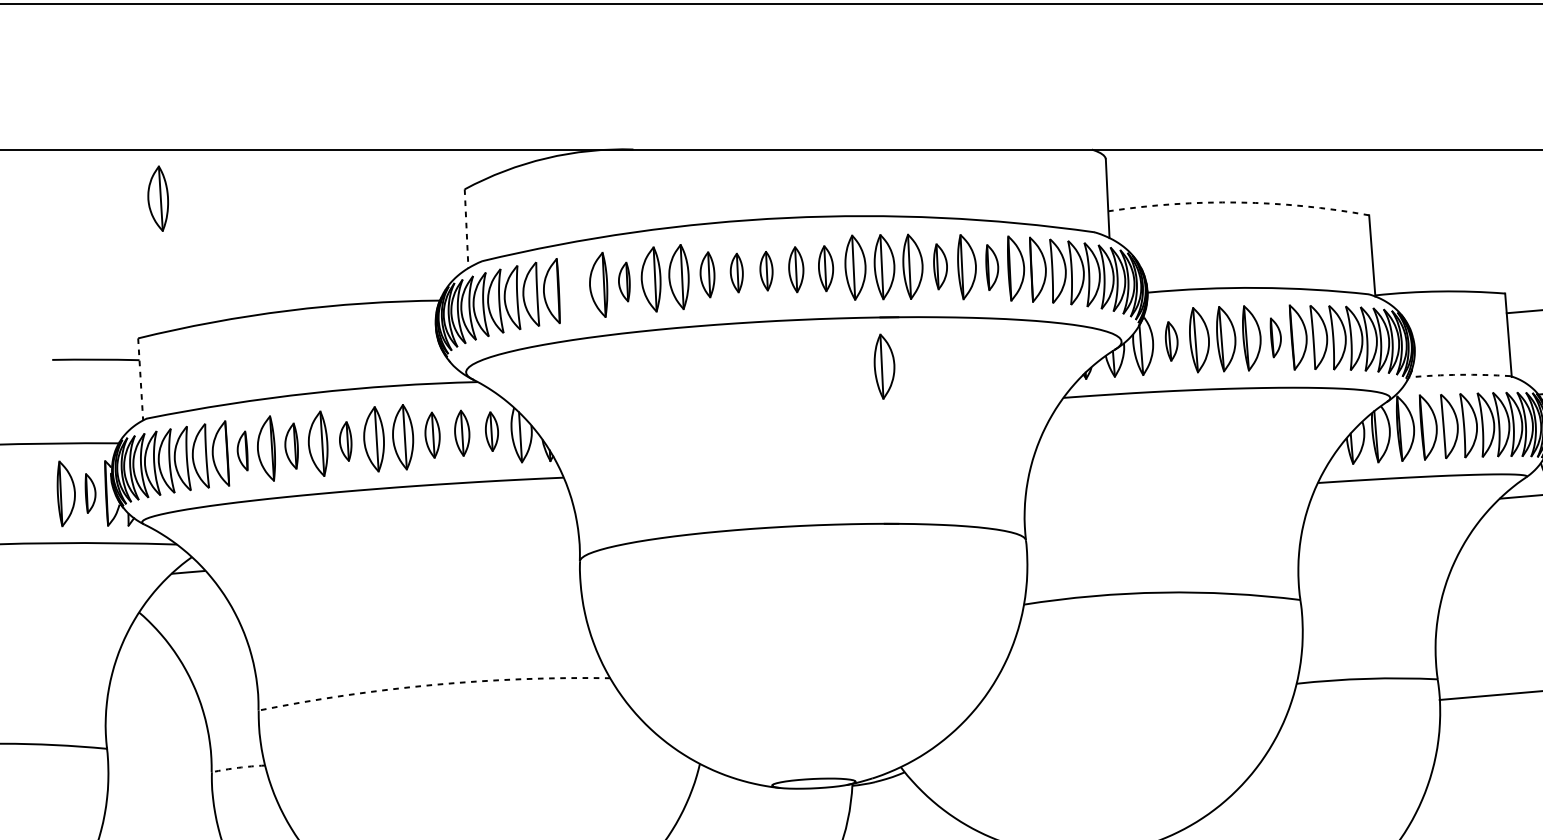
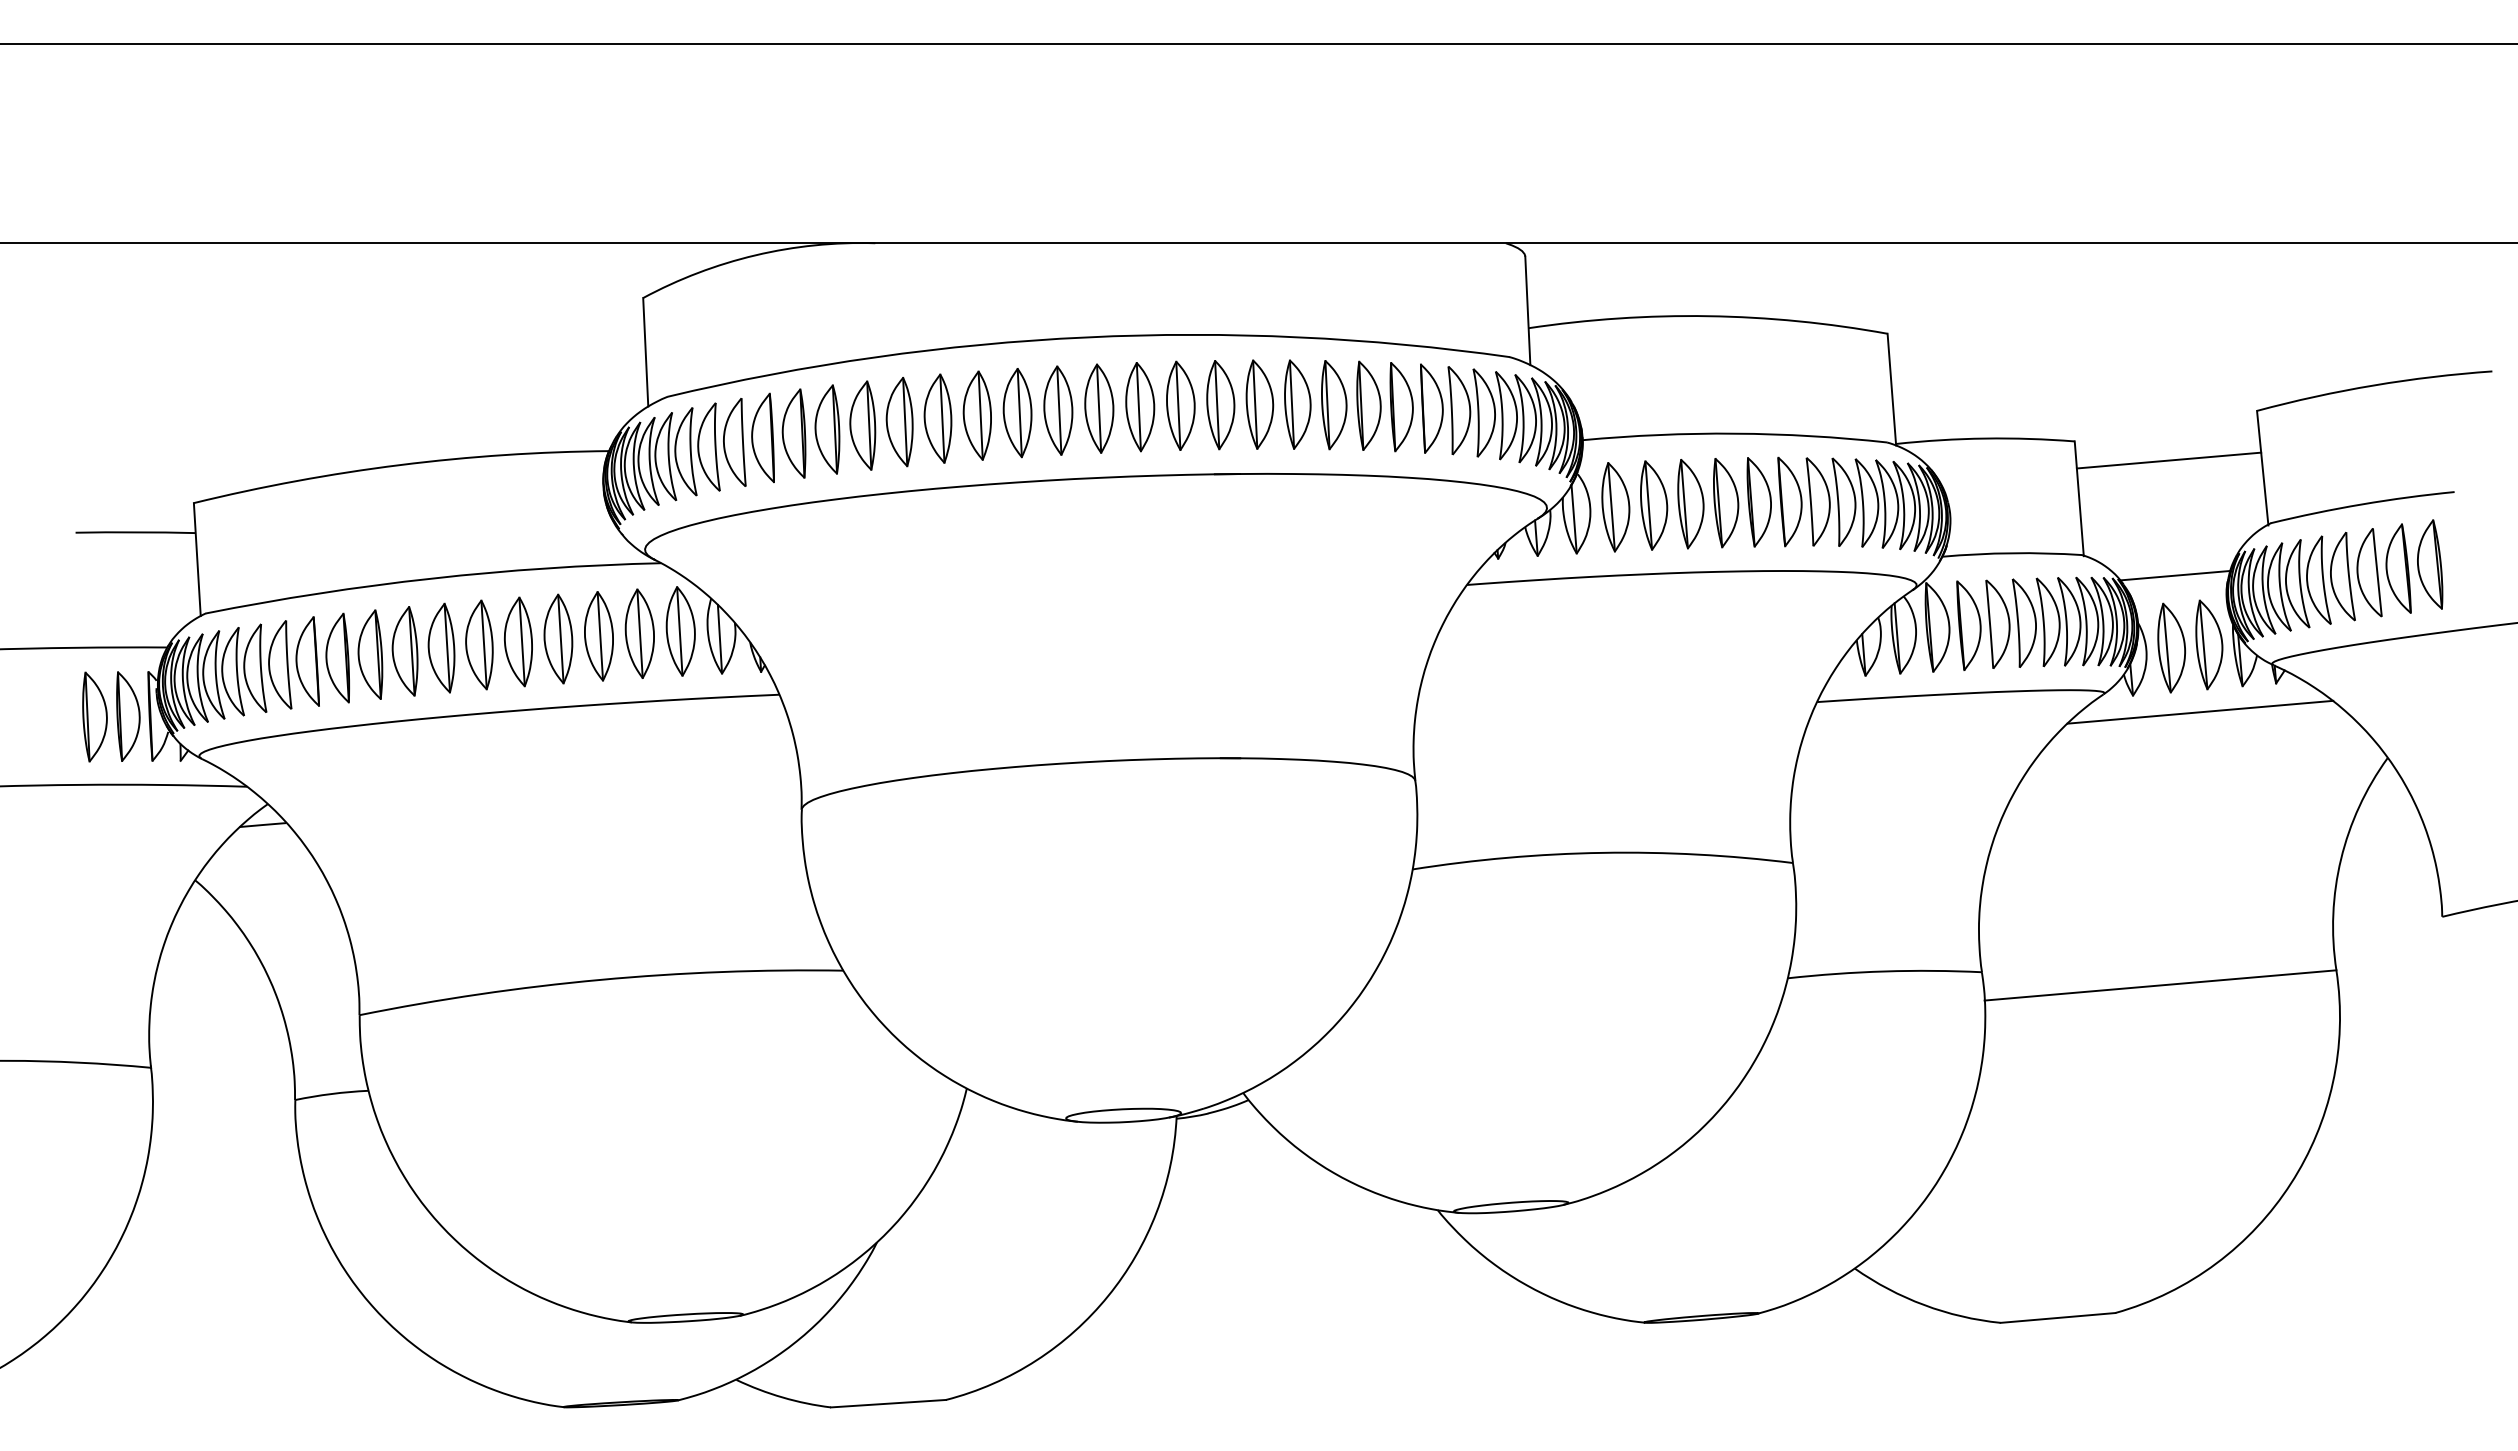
part: (158, 198) -> (221, 310), removed
arc: (1238, 202) -> (1708, 316), dashed -> solid
line: (466, 228) -> (645, 352), dashed -> solid
part: (940, 266) -> (1297, 404), size x1.43
part: (991, 267) -> (1368, 405), size x1.43
part: (826, 268) -> (1140, 407), size x1.43
part: (796, 269) -> (1099, 408), size x1.43
part: (766, 271) -> (1058, 410), size x1.67
part: (736, 273) -> (1017, 413), size x1.67
part: (706, 274) -> (976, 415), size x1.43
part: (624, 281) -> (862, 425), size x1.67
part: (573, 287) -> (793, 433), added
part: (1275, 337) -> (1758, 502), size x1.67
part: (1171, 341) -> (1615, 507), size x1.67
part: (884, 367) -> (1220, 542), removed
arc: (1459, 375) -> (2012, 553), dashed -> solid
line: (140, 379) -> (197, 559), dashed -> solid
part: (491, 431) -> (680, 631), size x1.67
part: (462, 433) -> (639, 633), size x1.43
part: (432, 435) -> (598, 636), size x1.43
part: (345, 441) -> (479, 644), size x1.67
part: (291, 446) -> (404, 651), size x1.43
part: (242, 450) -> (337, 657), size x1.67
part: (90, 493) -> (128, 716), size x1.67
arc: (433, 684) -> (600, 979), dashed -> solid
arc: (238, 767) -> (331, 1093), dashed -> solid

